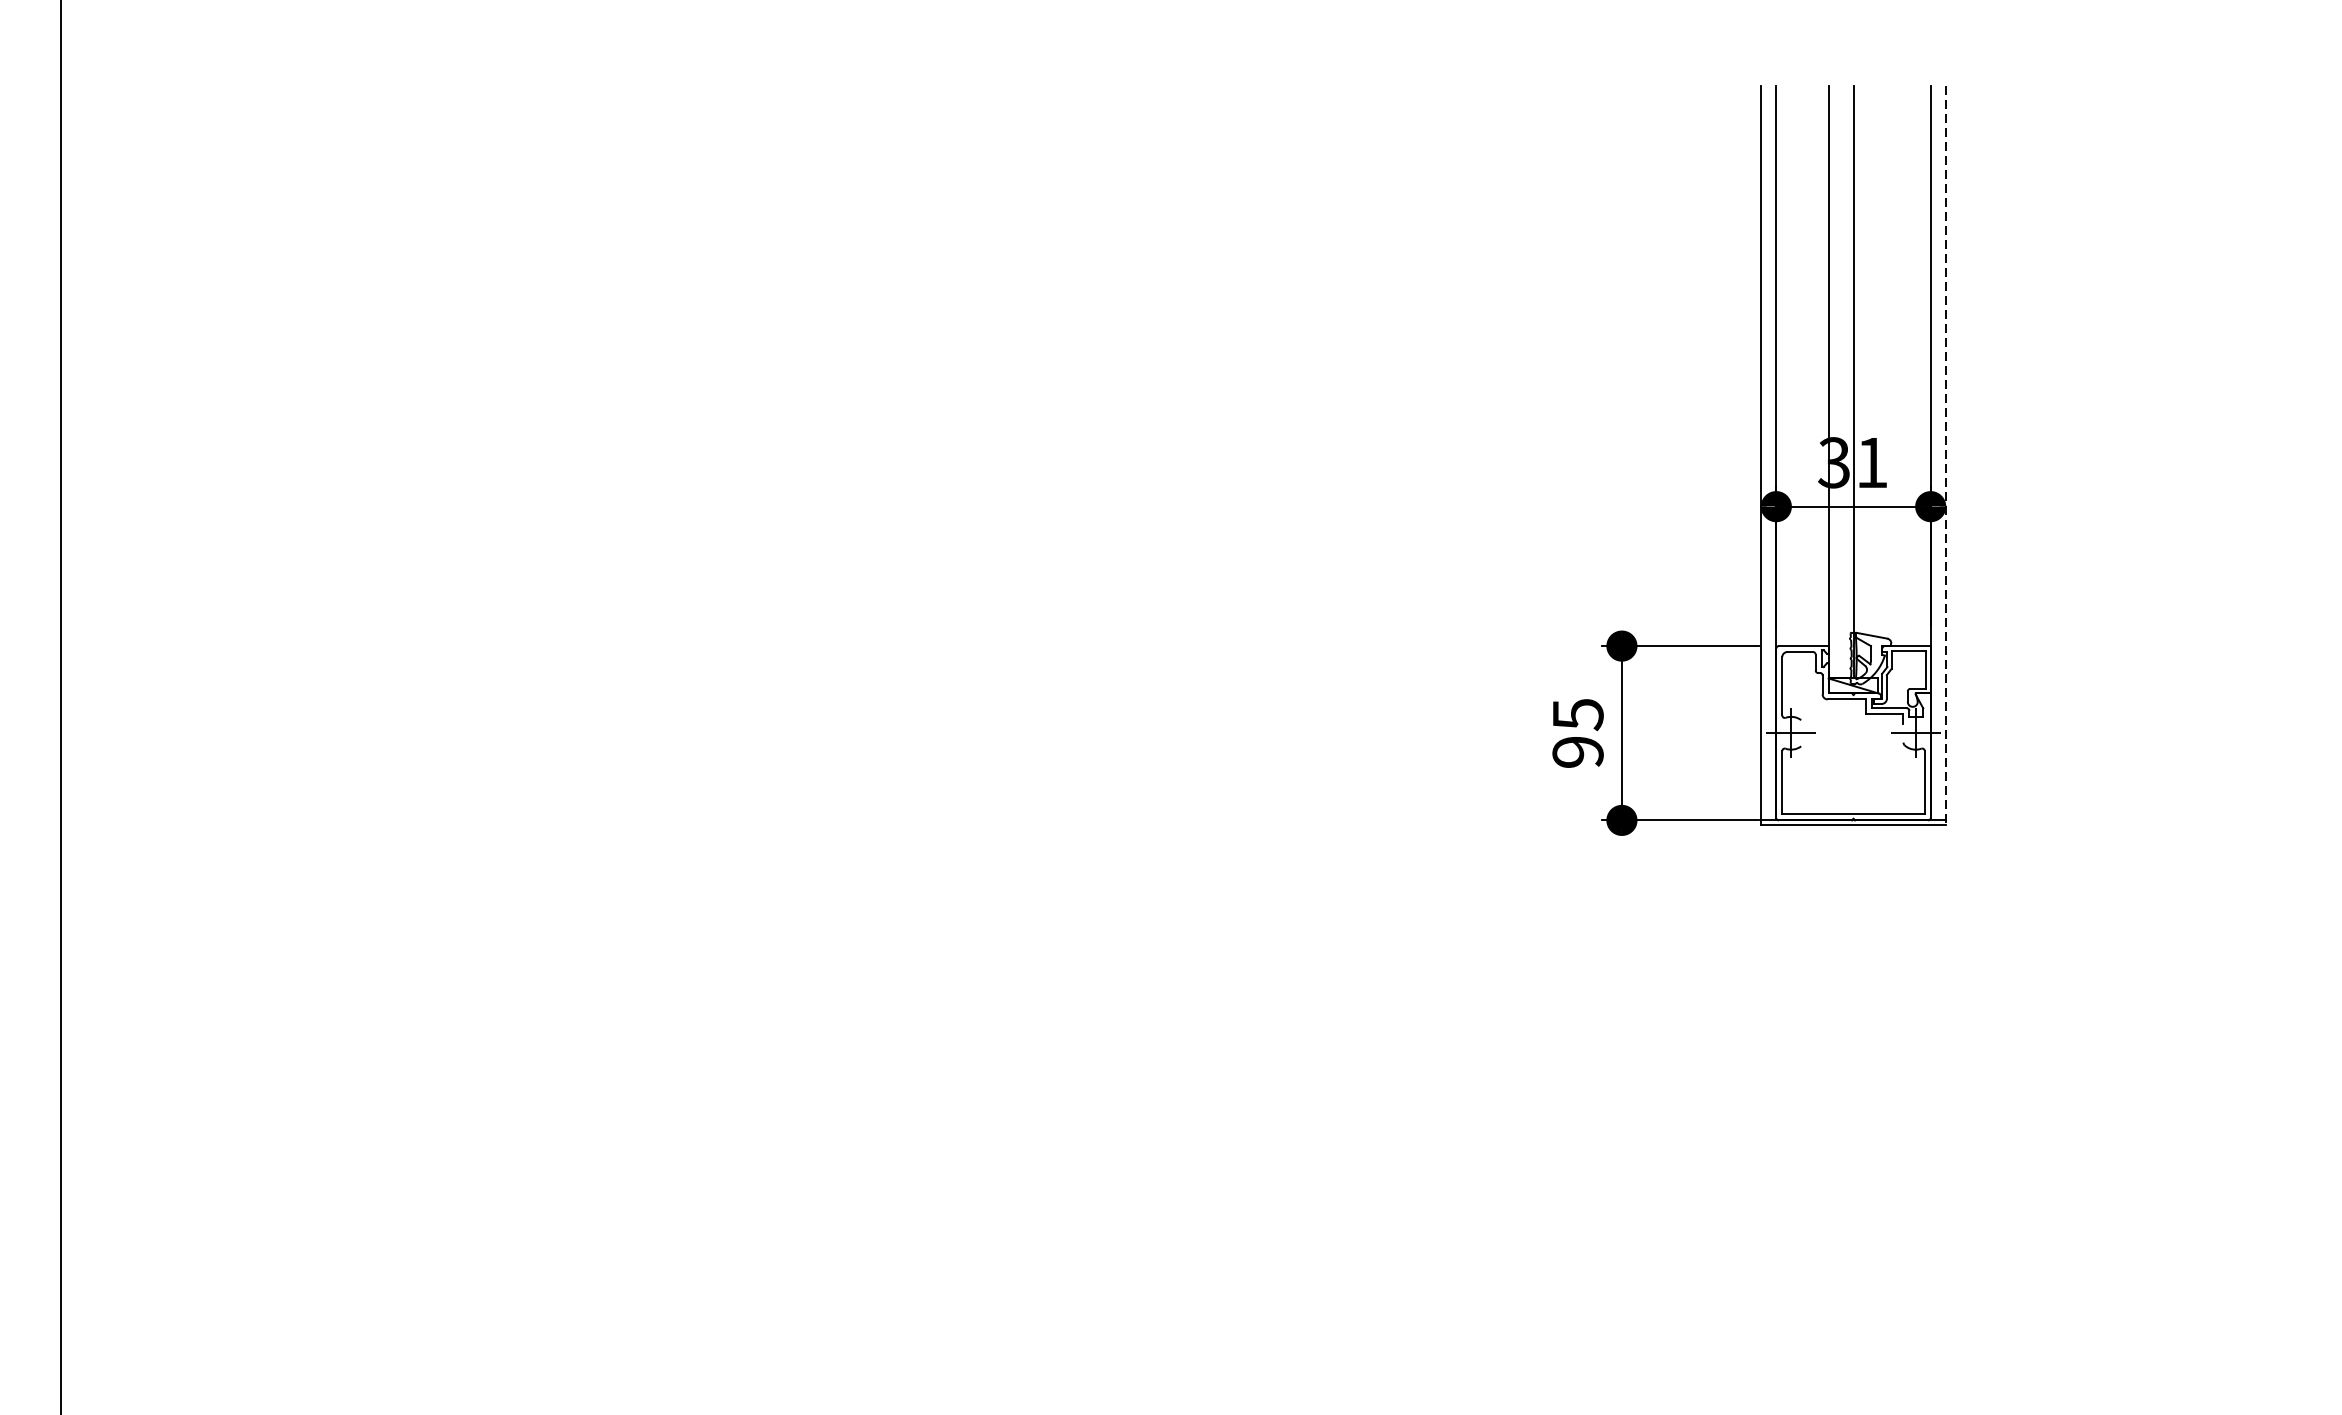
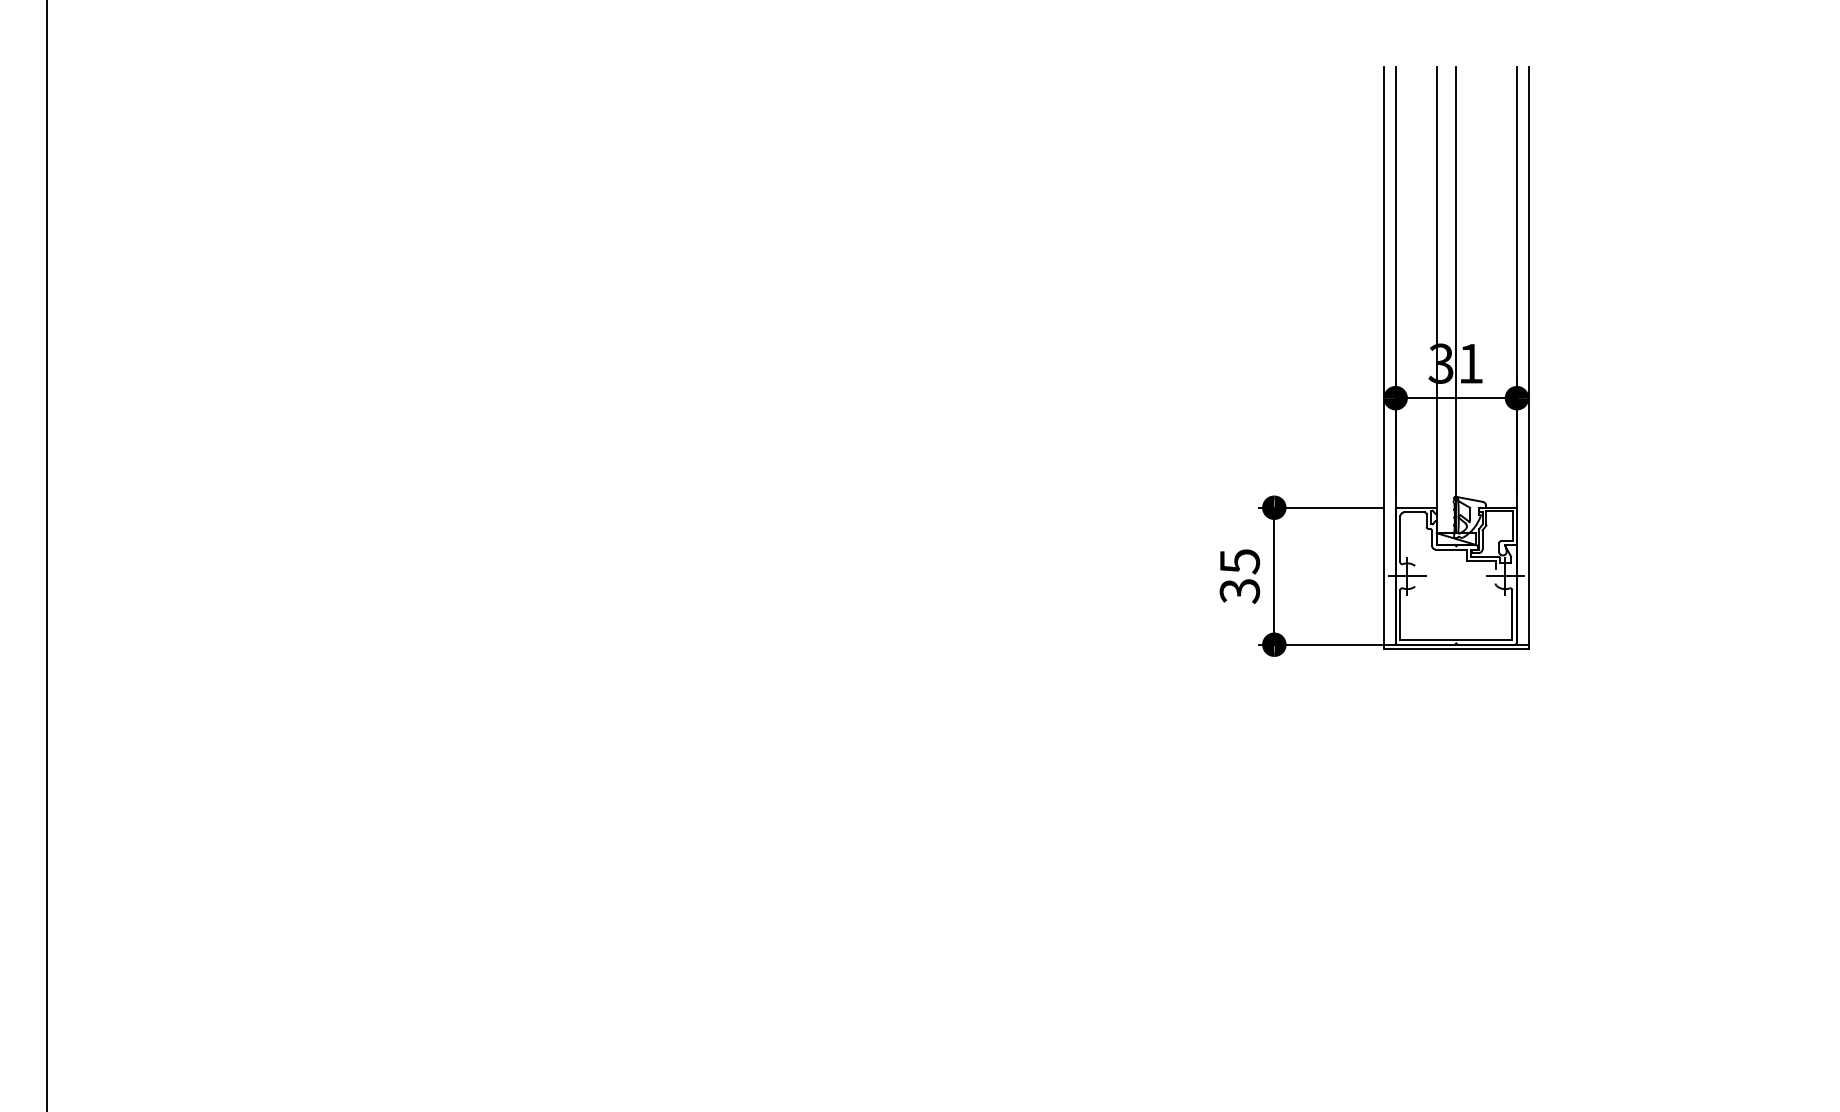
line: (1945, 456) -> (1528, 358), dashed -> solid
text: (1577, 752) -> (1239, 591), 95 -> 35

